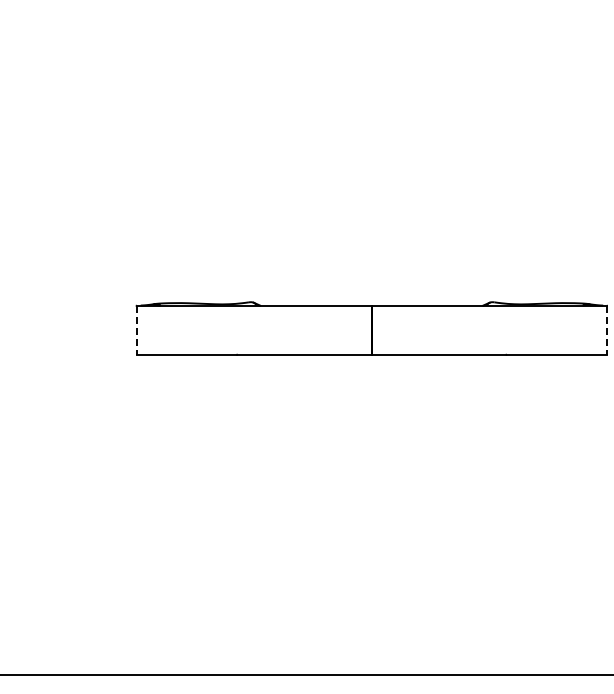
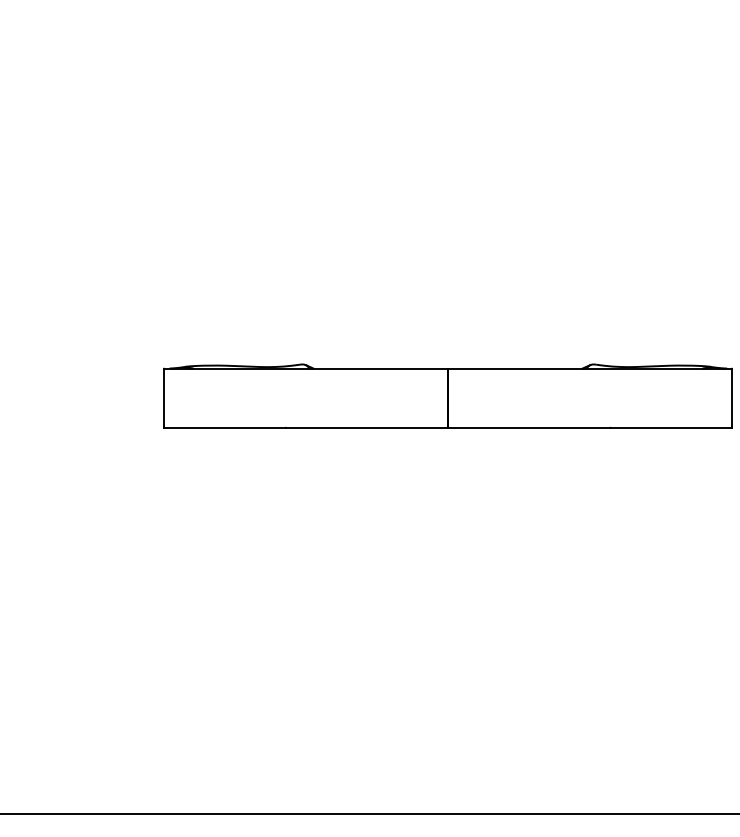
line: (136, 330) -> (164, 398), dashed -> solid
line: (607, 330) -> (732, 398), dashed -> solid

